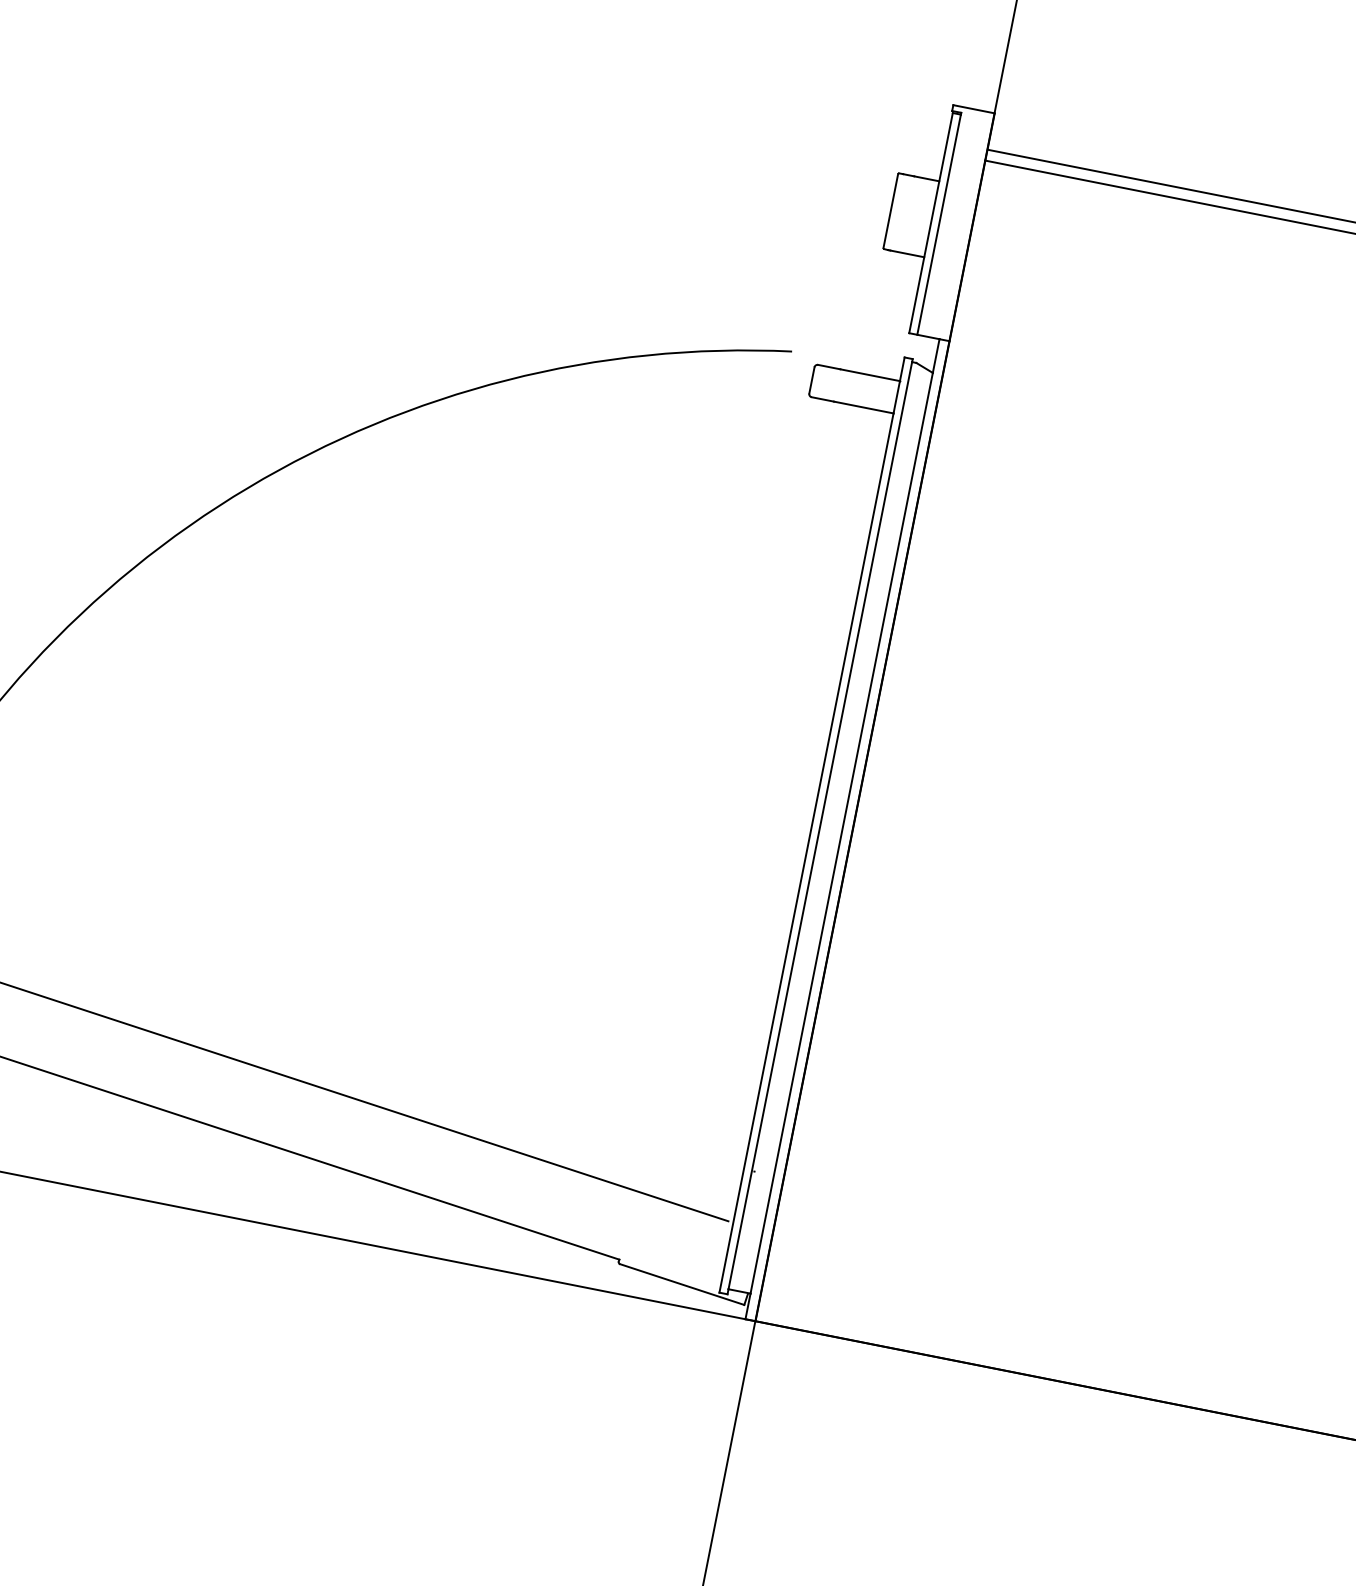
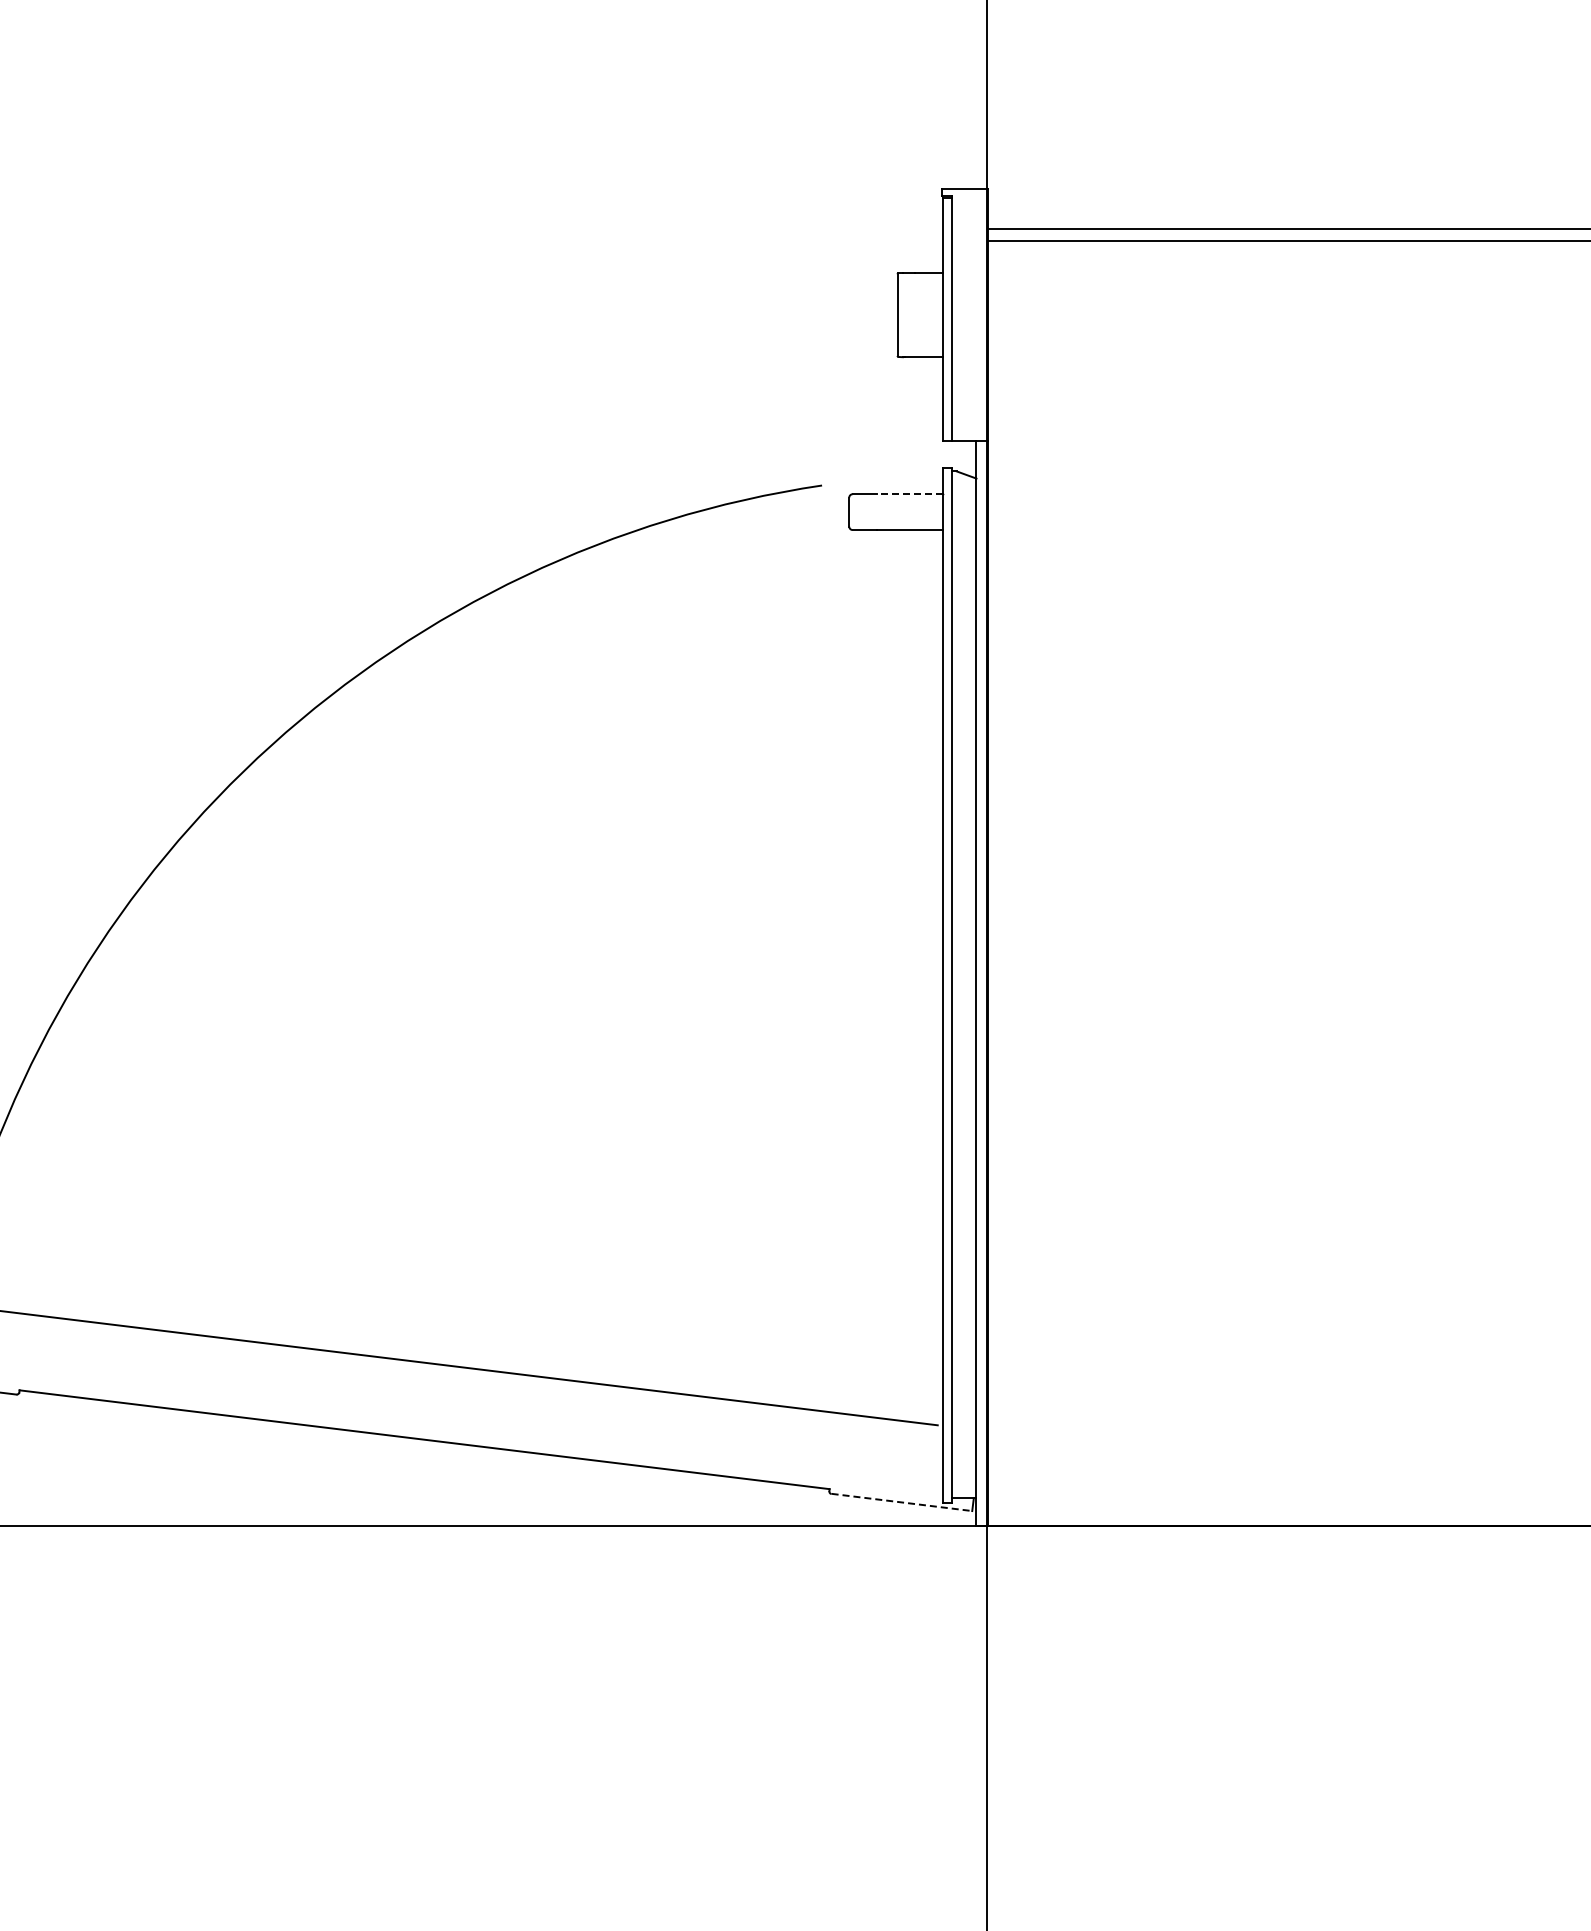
line: (870, 375) -> (910, 494), solid -> dashed
line: (681, 1284) -> (901, 1502), solid -> dashed

